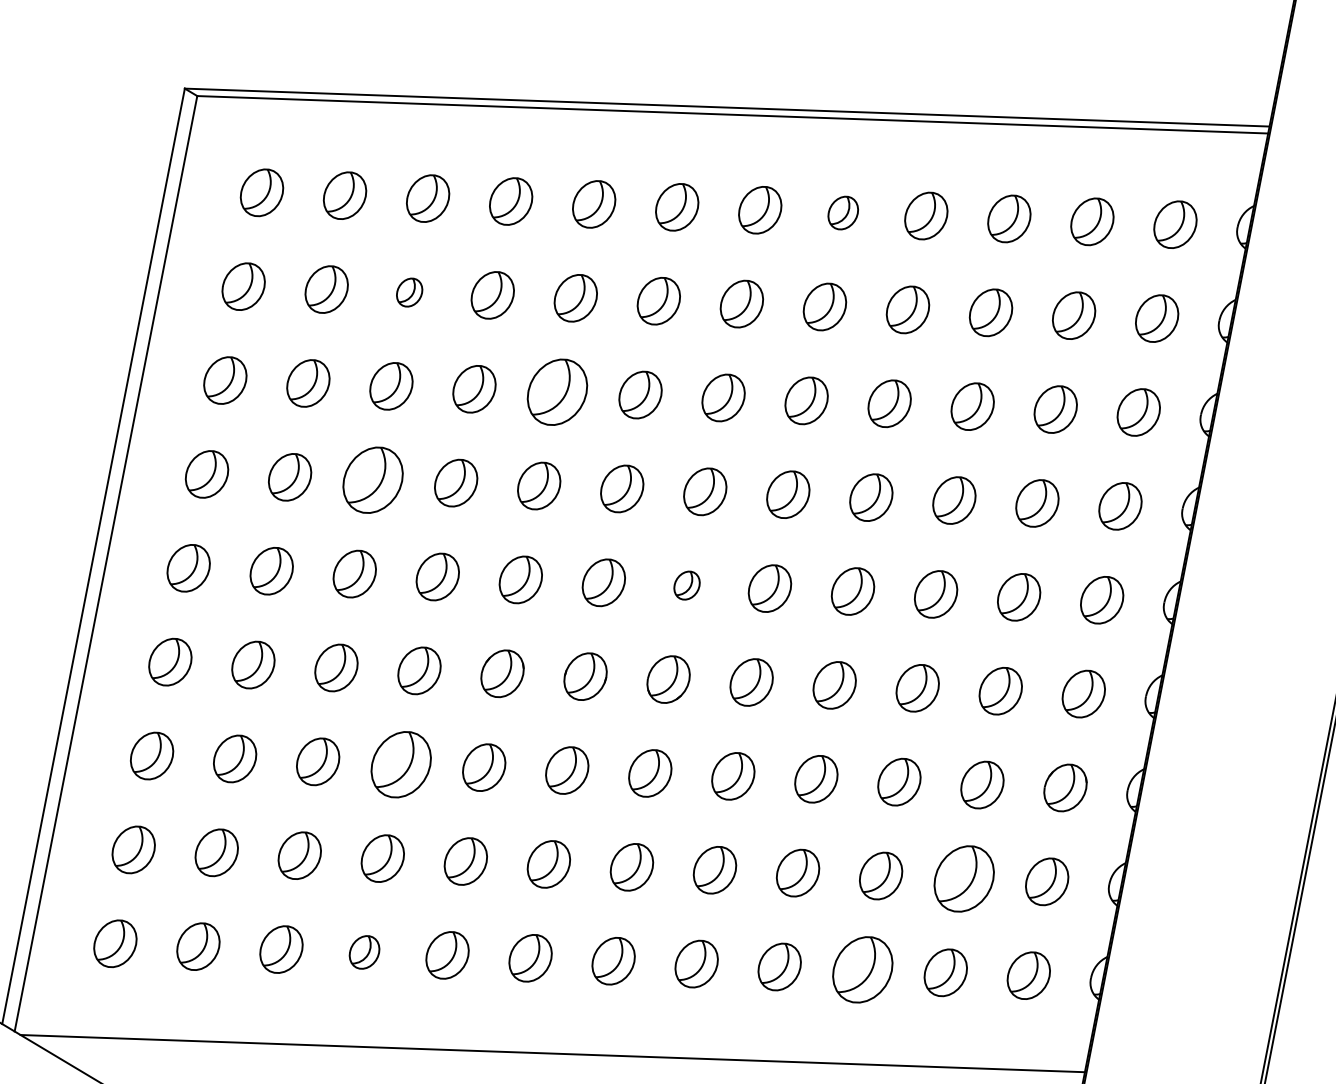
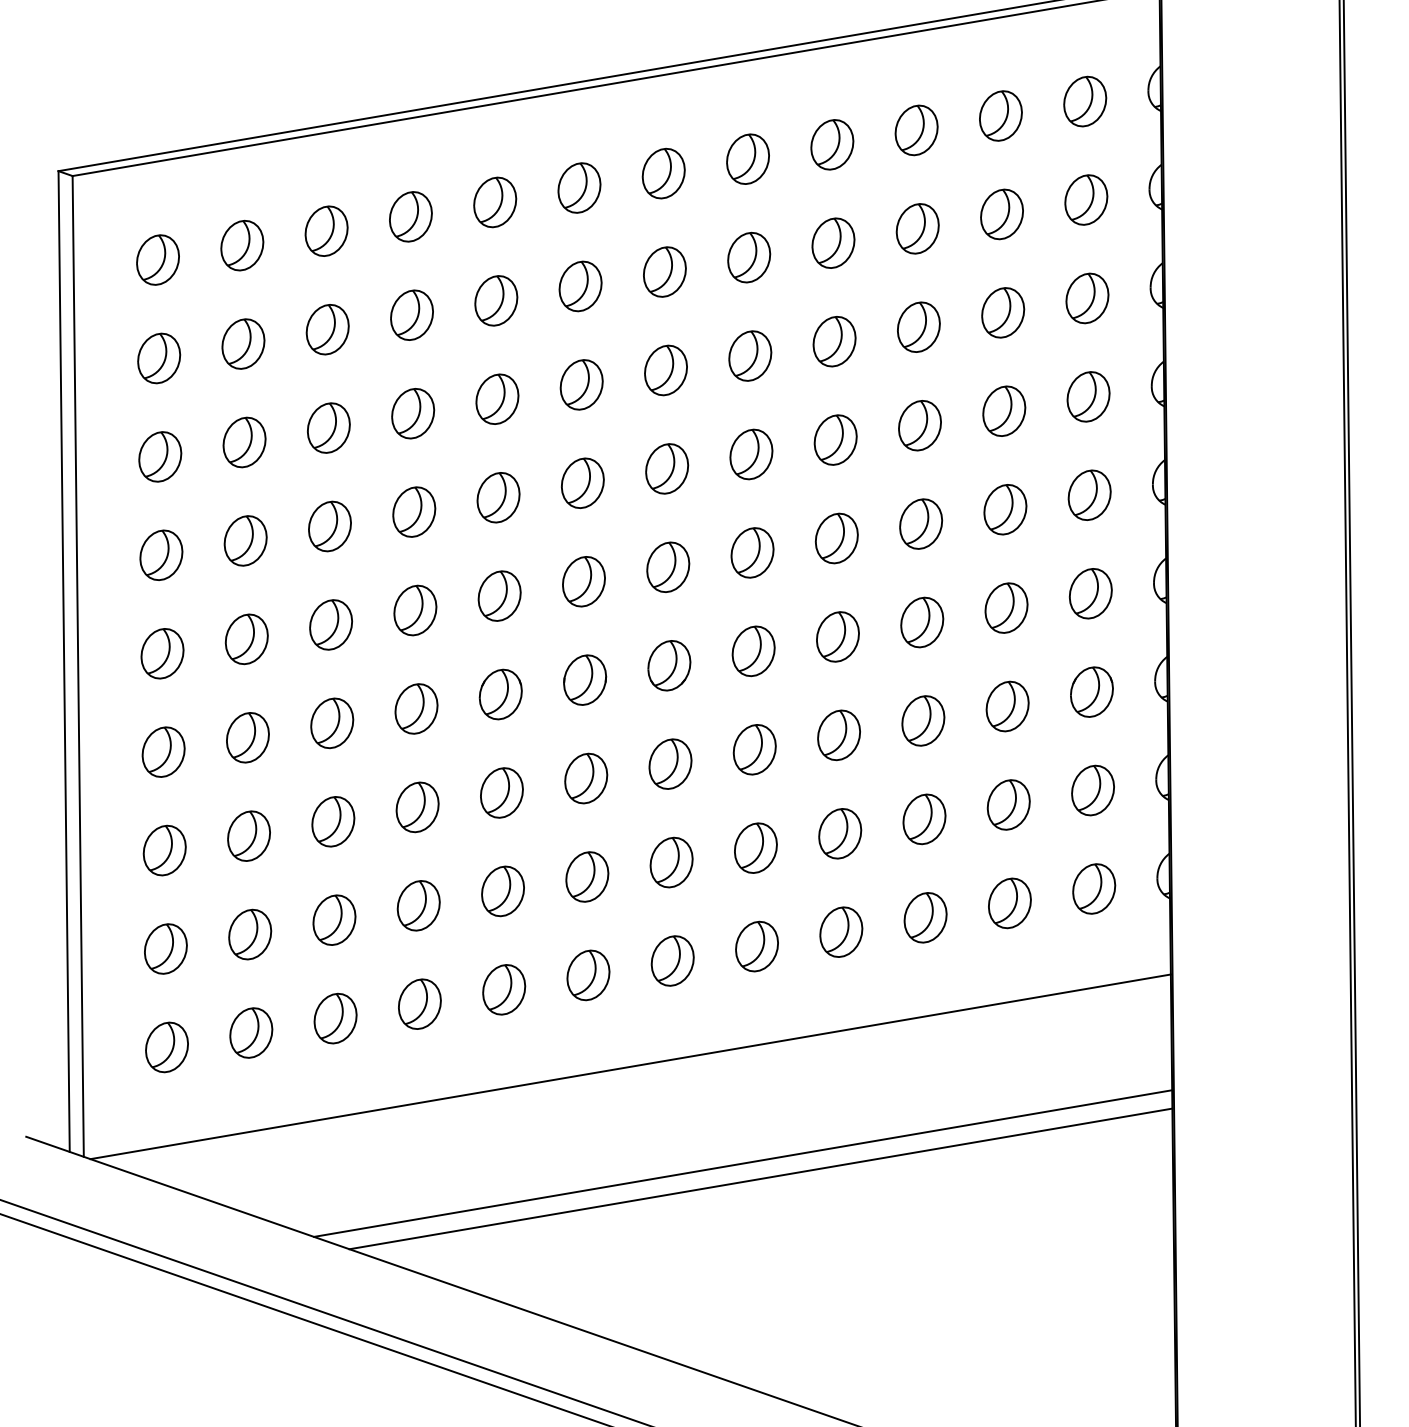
part: (842, 212) -> (747, 158), size x1.43
part: (409, 292) -> (327, 329), size x1.67
part: (557, 391) -> (497, 398), size x0.71
part: (372, 480) -> (329, 526), size x0.71
part: (687, 584) -> (668, 566), size x1.67
part: (401, 764) -> (417, 807), size x0.71
part: (963, 878) -> (1008, 804), size x0.71
part: (364, 951) -> (419, 1003), size x1.43
part: (862, 969) -> (925, 917), size x0.71

